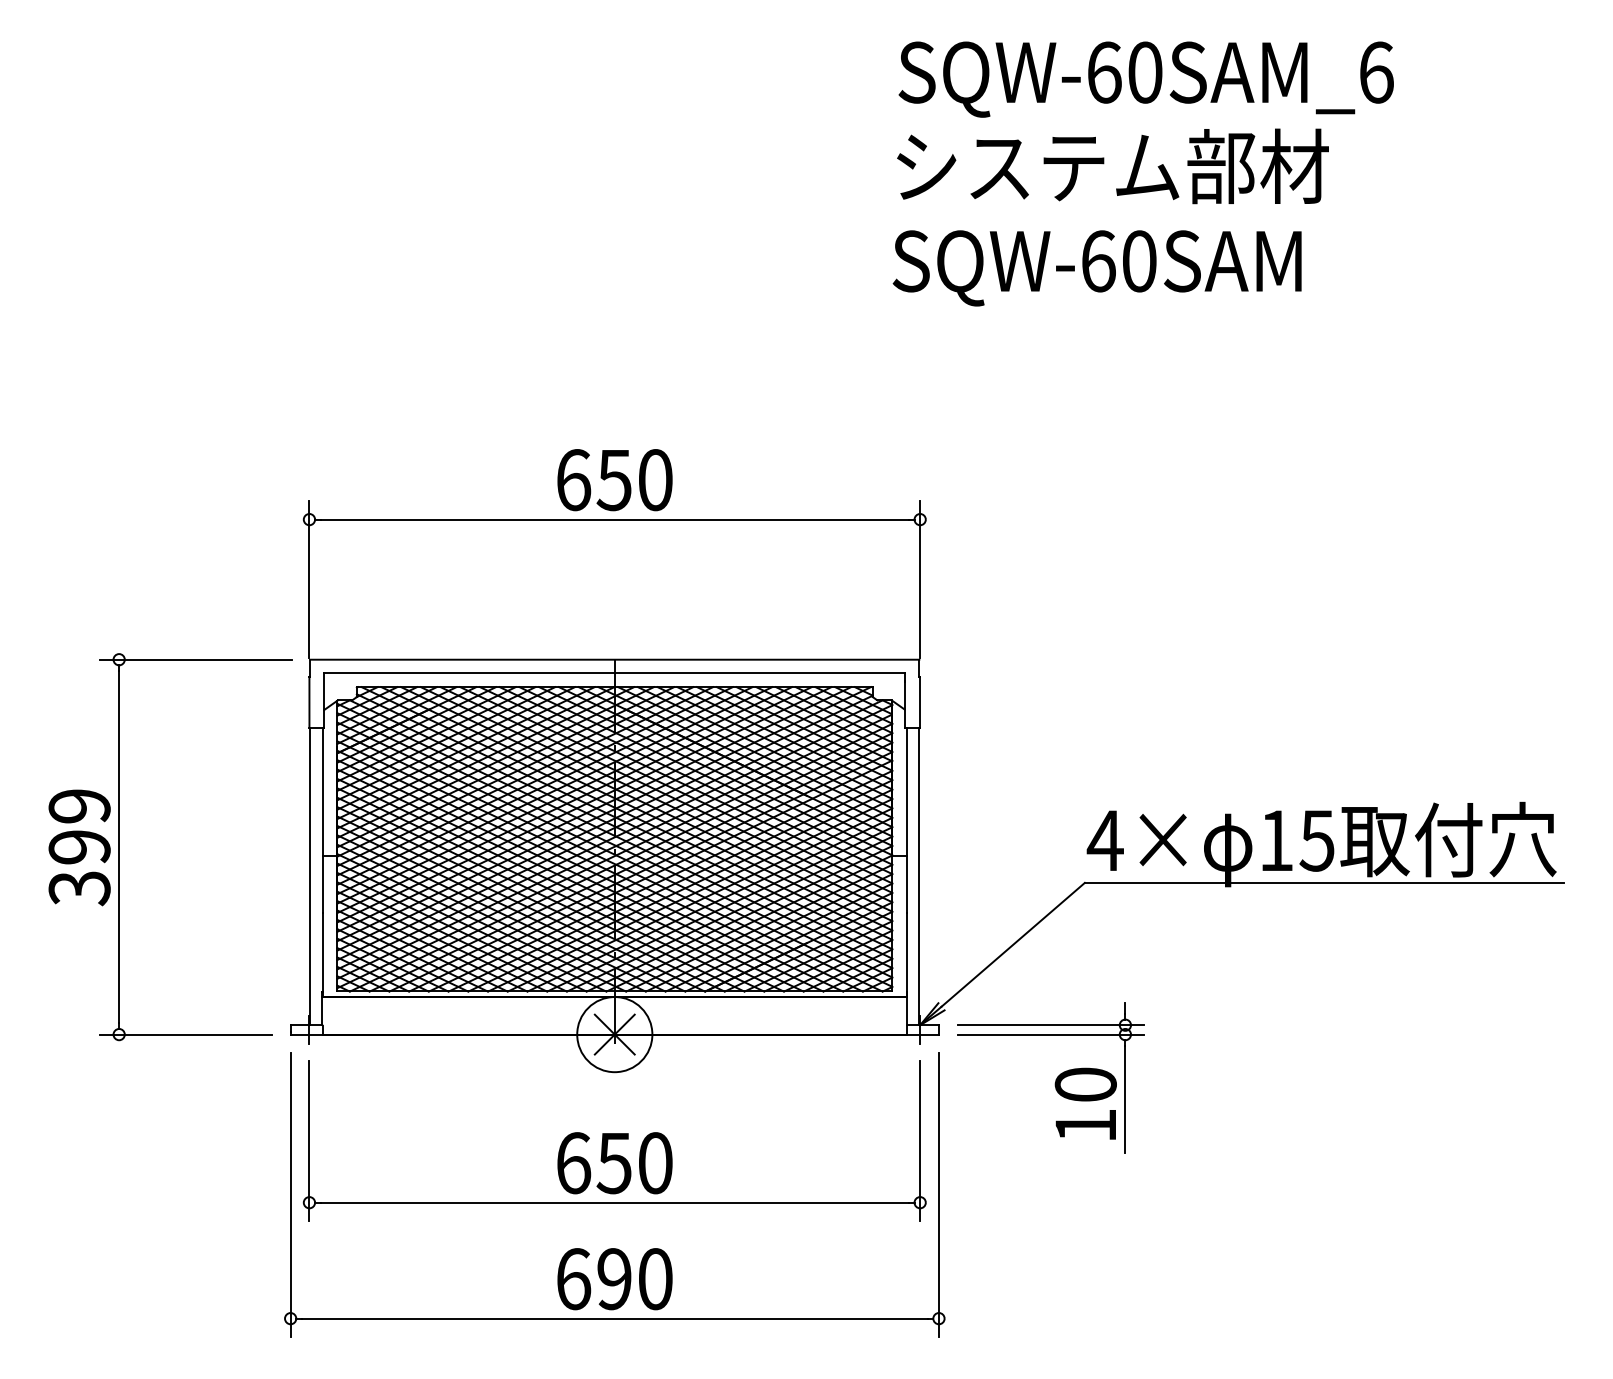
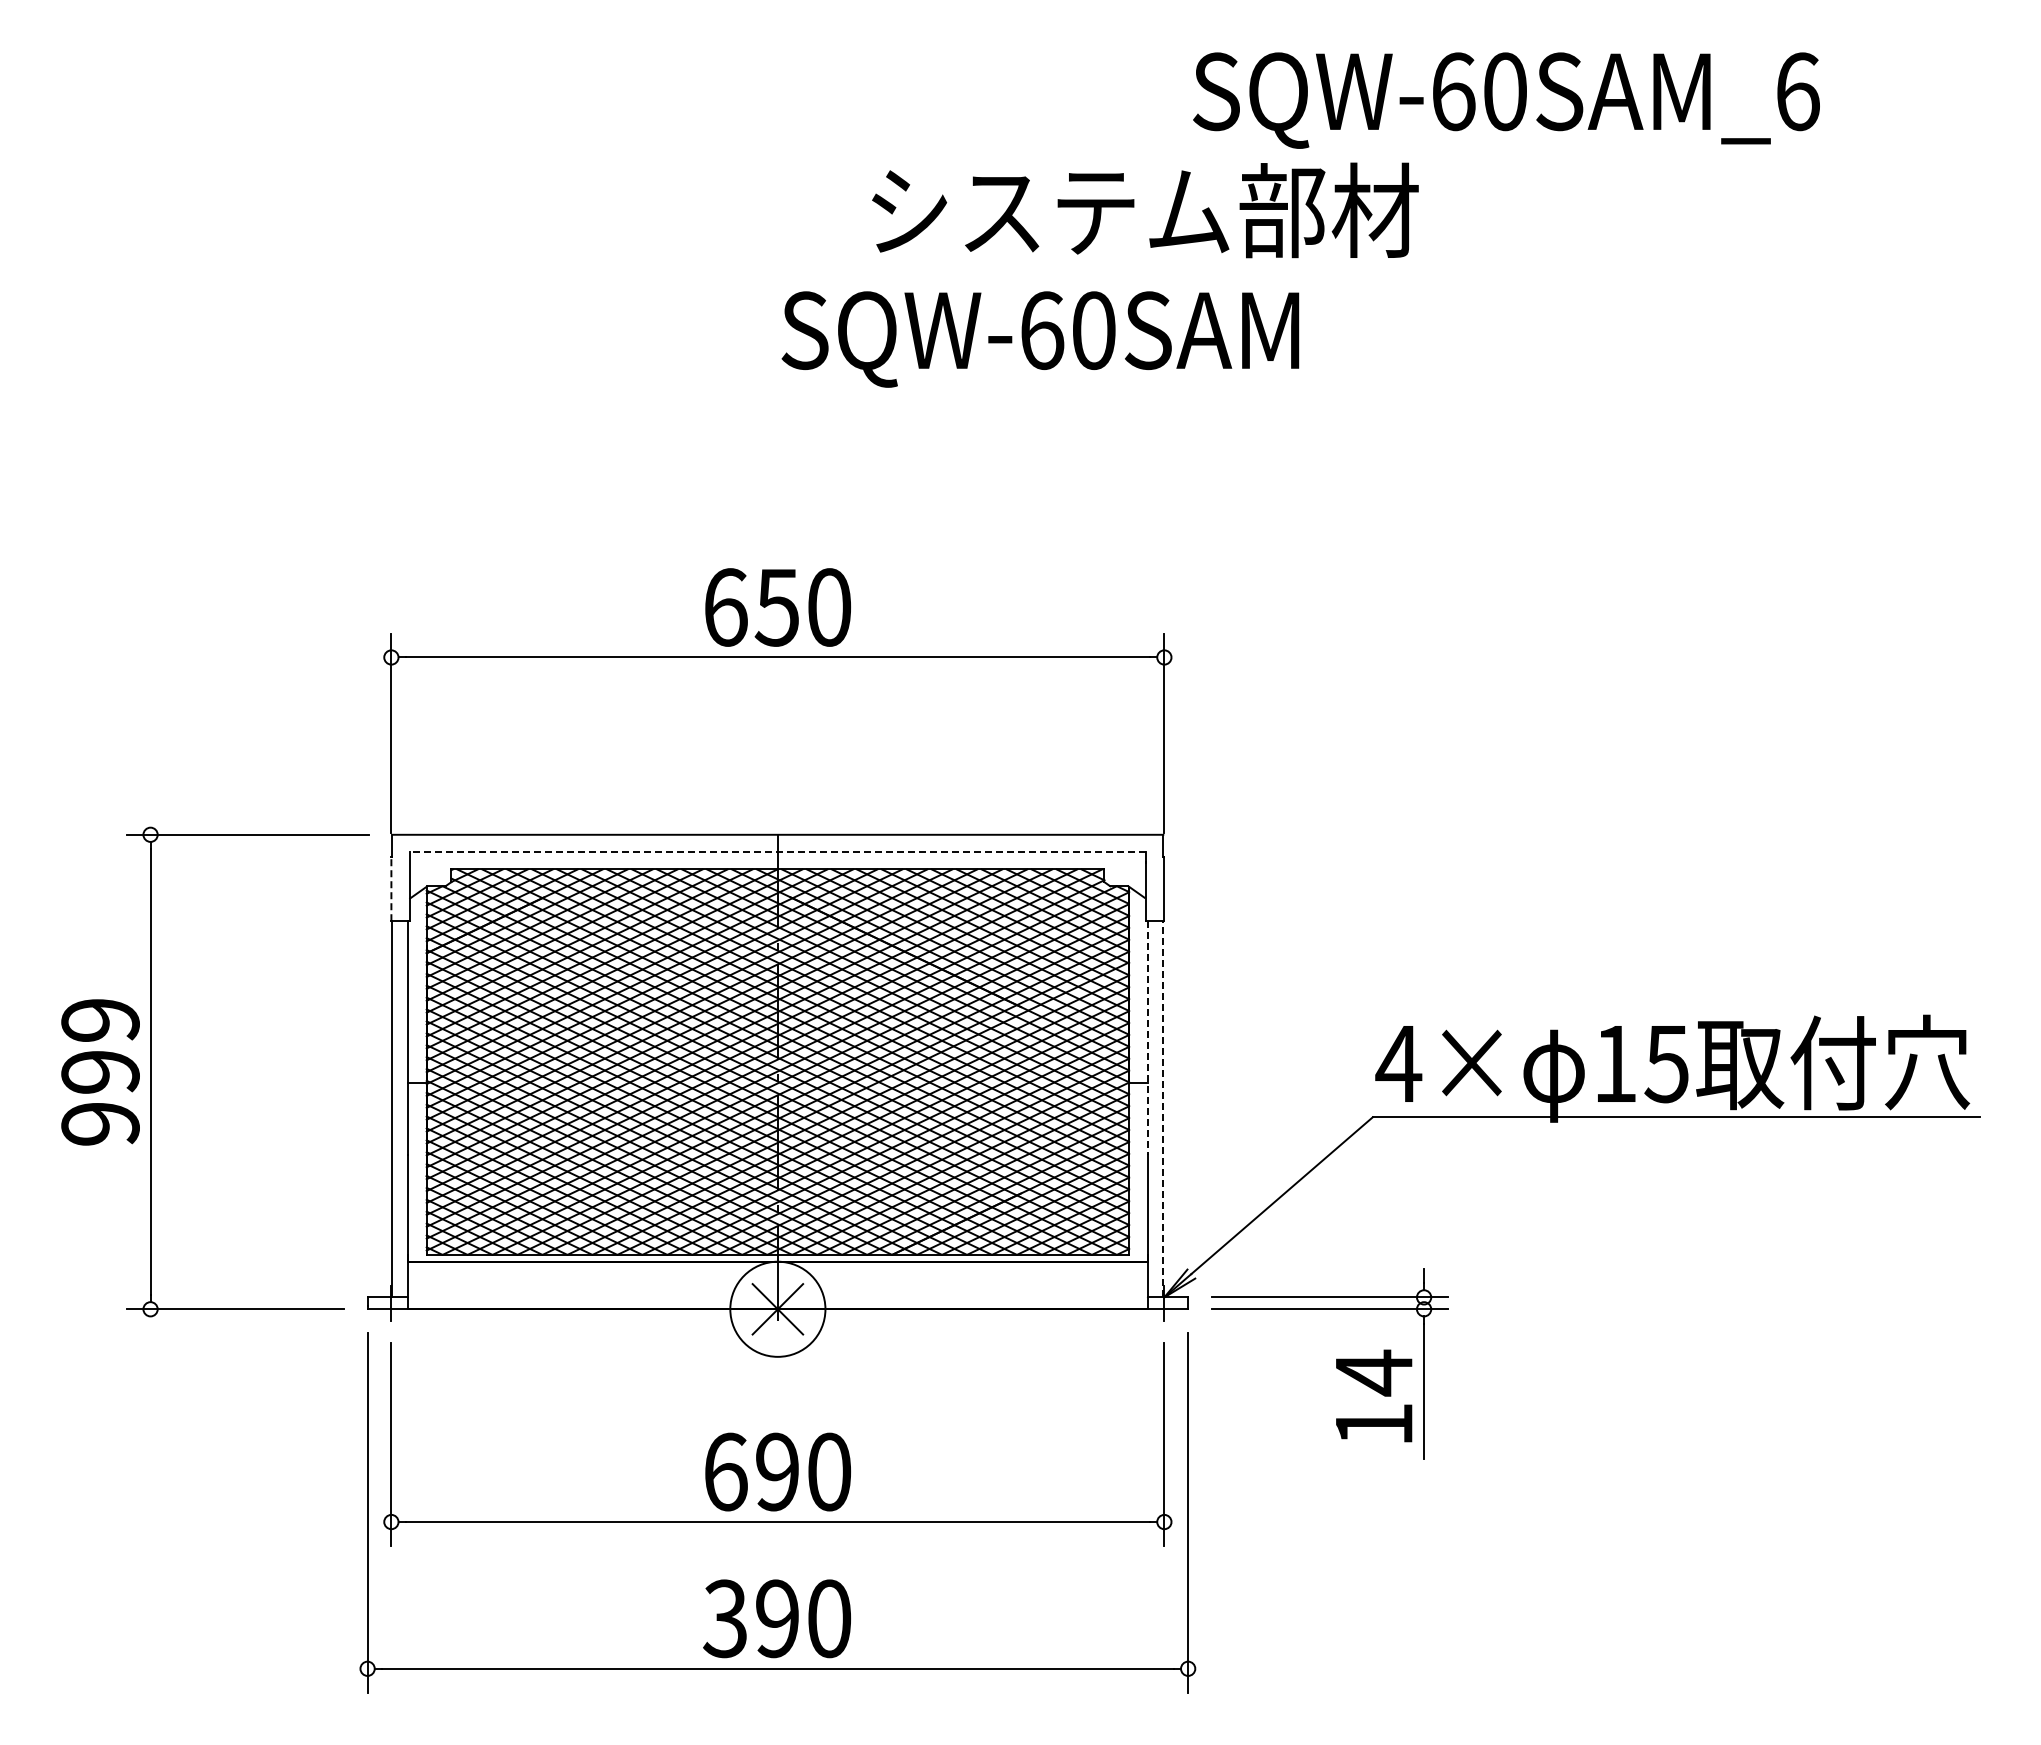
text: (1146, 79) -> (1506, 100), moved
text: (1113, 166) -> (1145, 210), moved
text: (1097, 268) -> (1040, 339), moved
line: (614, 673) -> (777, 852), solid -> dashed
line: (309, 702) -> (391, 888), solid -> dashed
line: (906, 820) -> (1147, 1038), solid -> dashed
line: (919, 875) -> (1163, 1108), solid -> dashed
text: (79, 888) -> (100, 1124), 399 -> 999
text: (1085, 1084) -> (1373, 1372), 10 -> 14
text: (613, 1162) -> (776, 1471), 650 -> 690
text: (573, 1278) -> (725, 1618), 690 -> 390

